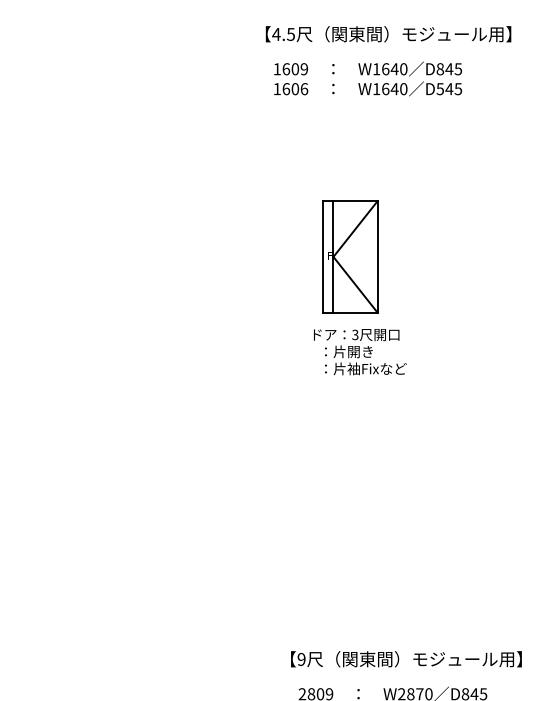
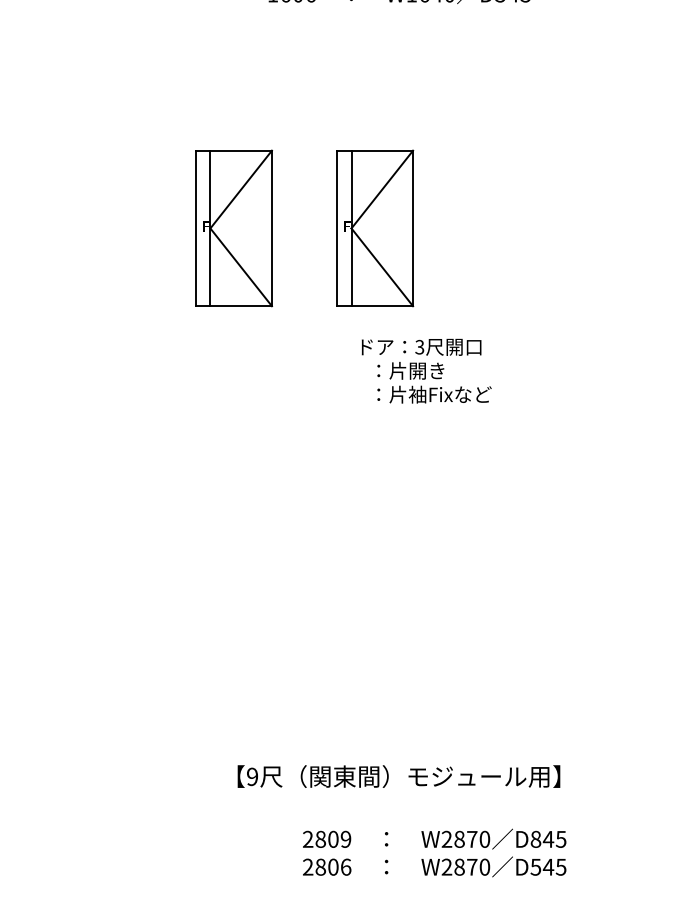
part: (249, 256) -> (234, 227), added
text: (360, 352) -> (426, 371), moved
text: (406, 659) -> (399, 776), moved

